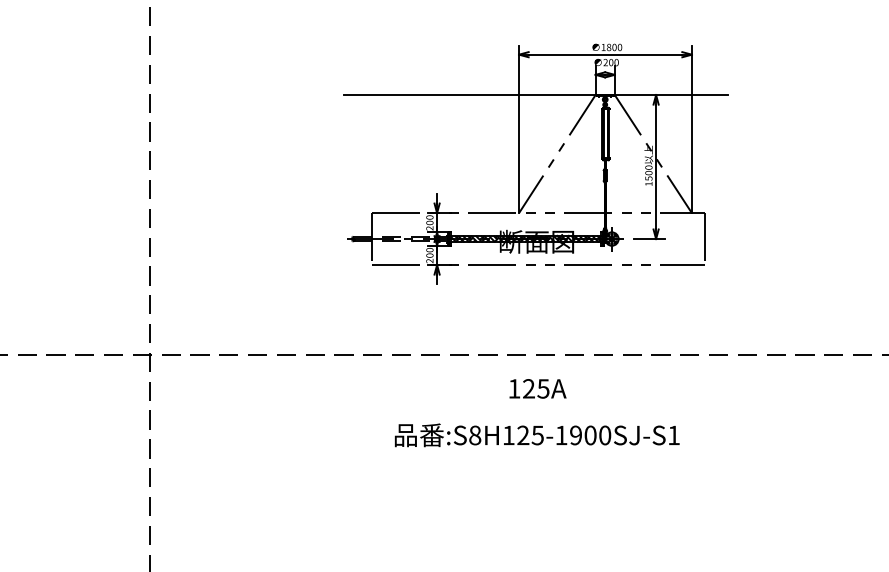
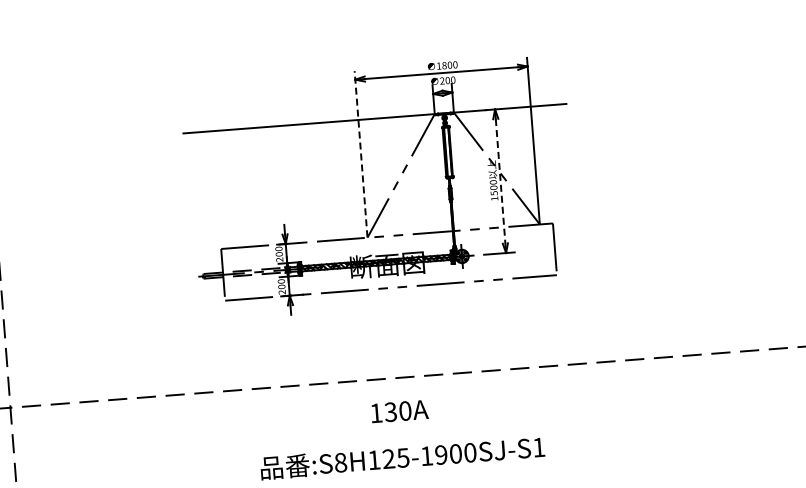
line: (519, 128) -> (361, 153), solid -> dashed
line: (656, 167) -> (501, 181), solid -> dashed
text: (535, 388) -> (397, 411), 125A -> 130A

